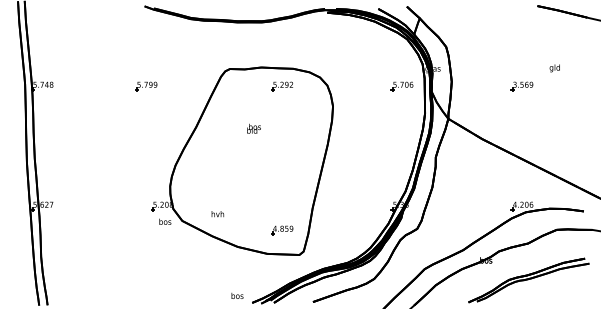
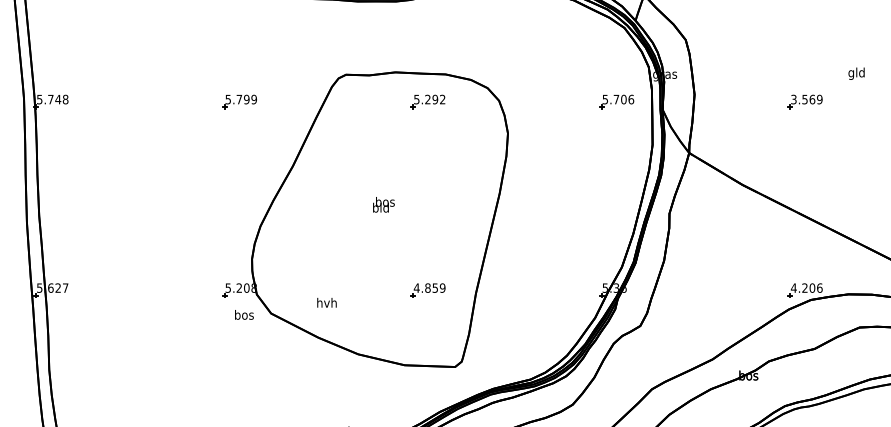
part: (146, 86) -> (239, 102), moved
text: (253, 128) -> (382, 204), moved
part: (282, 230) -> (428, 290), moved

